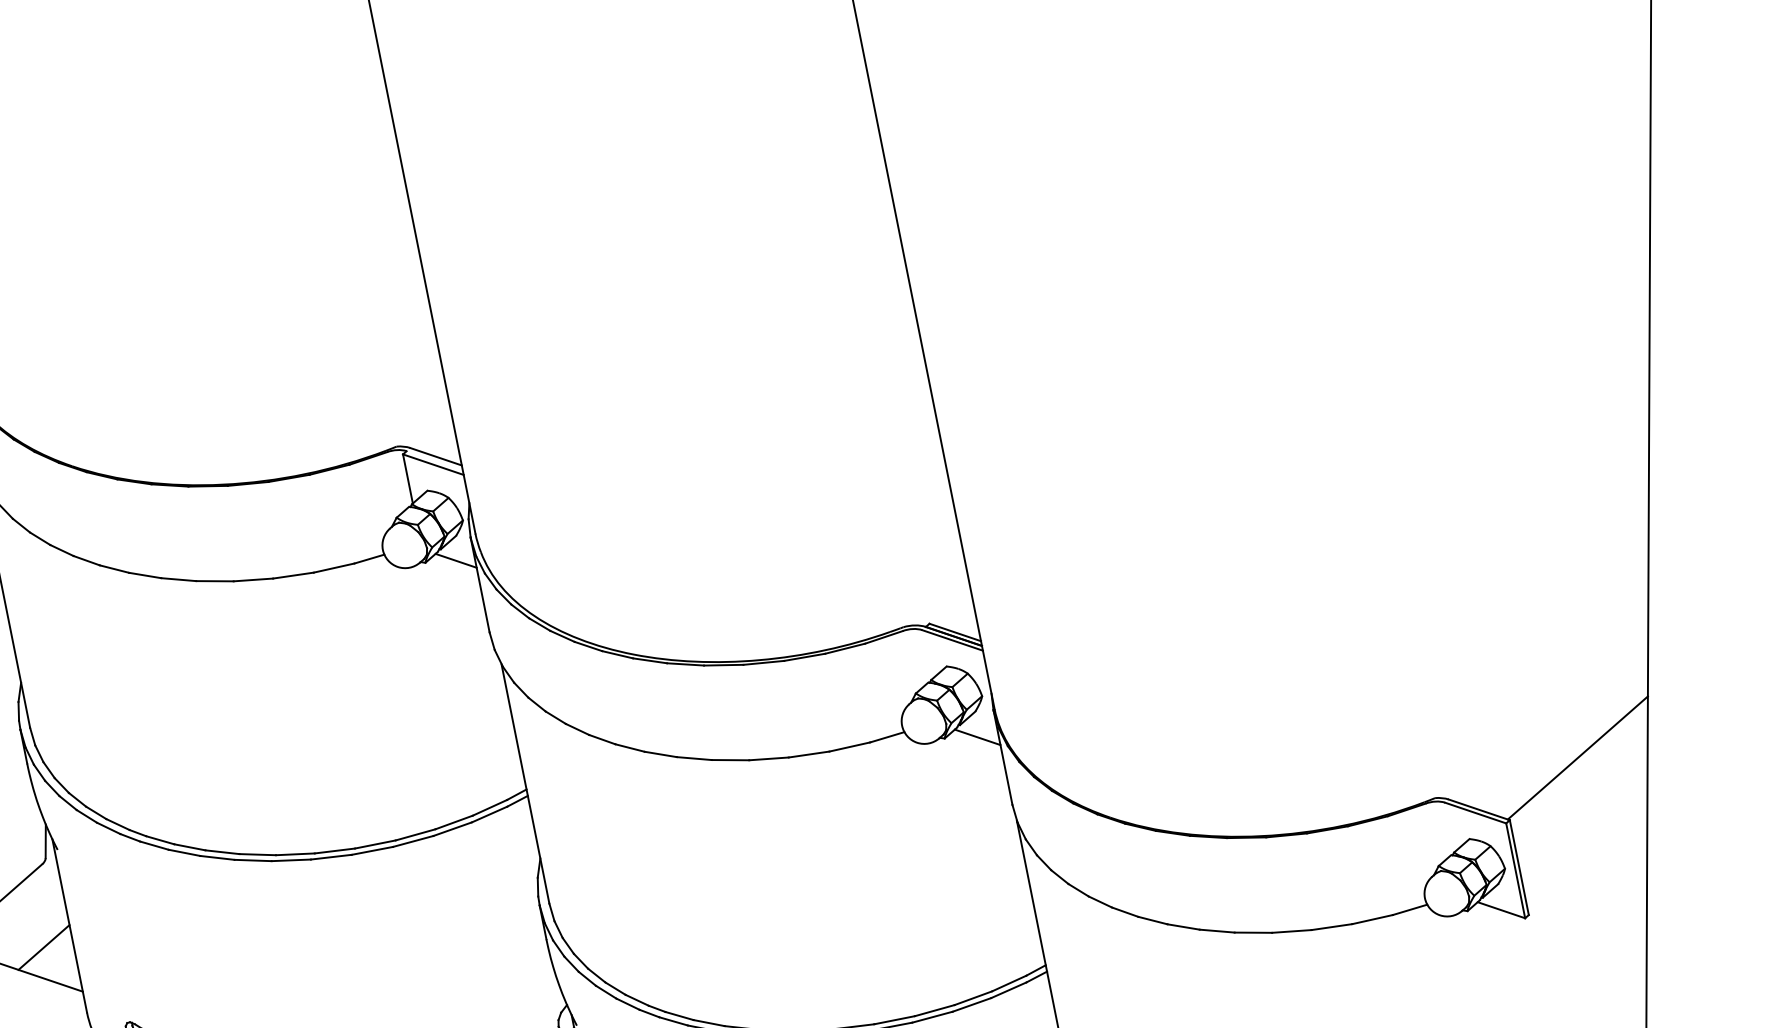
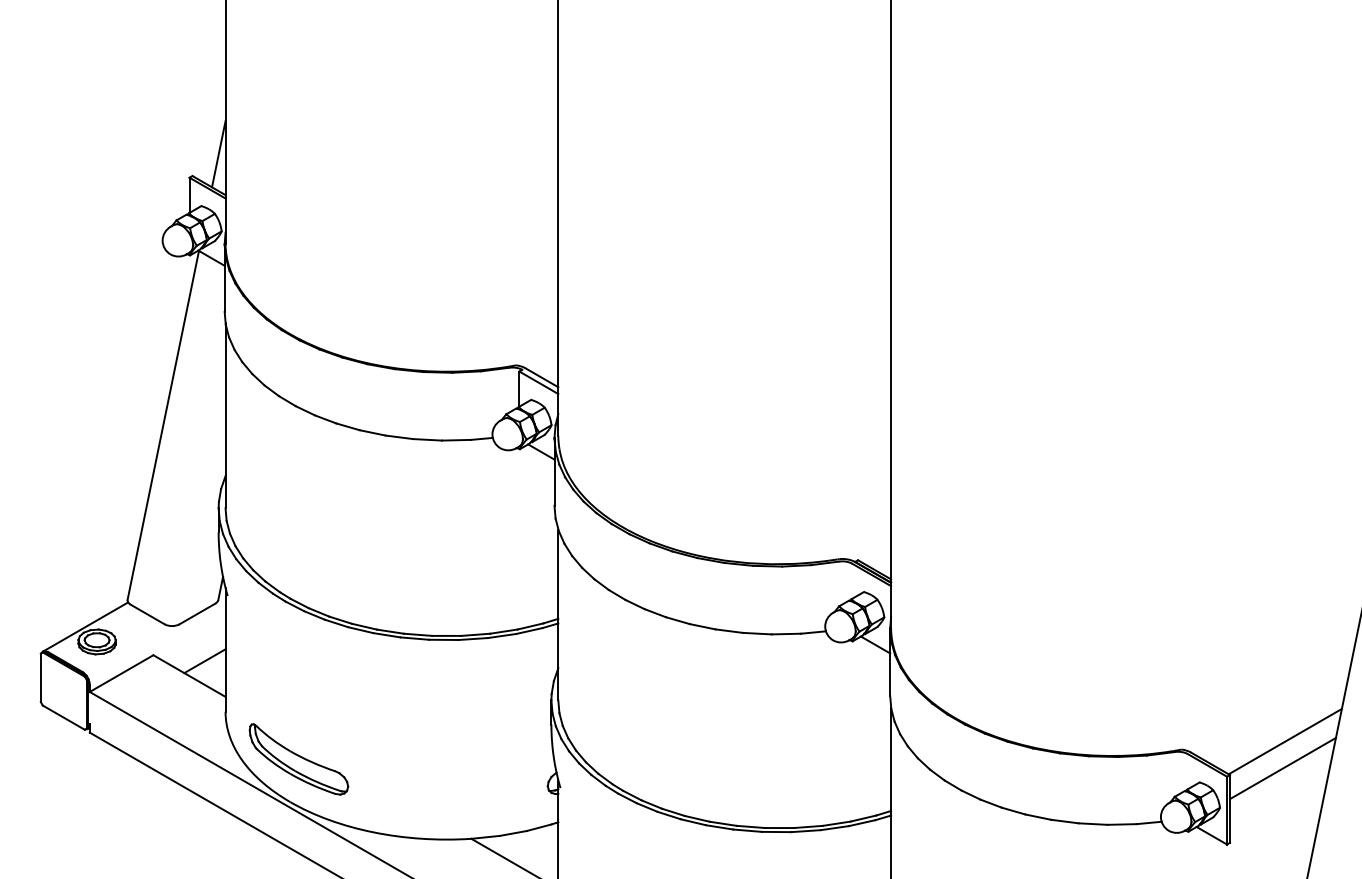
line: (1581, 796) -> (1282, 768), added

